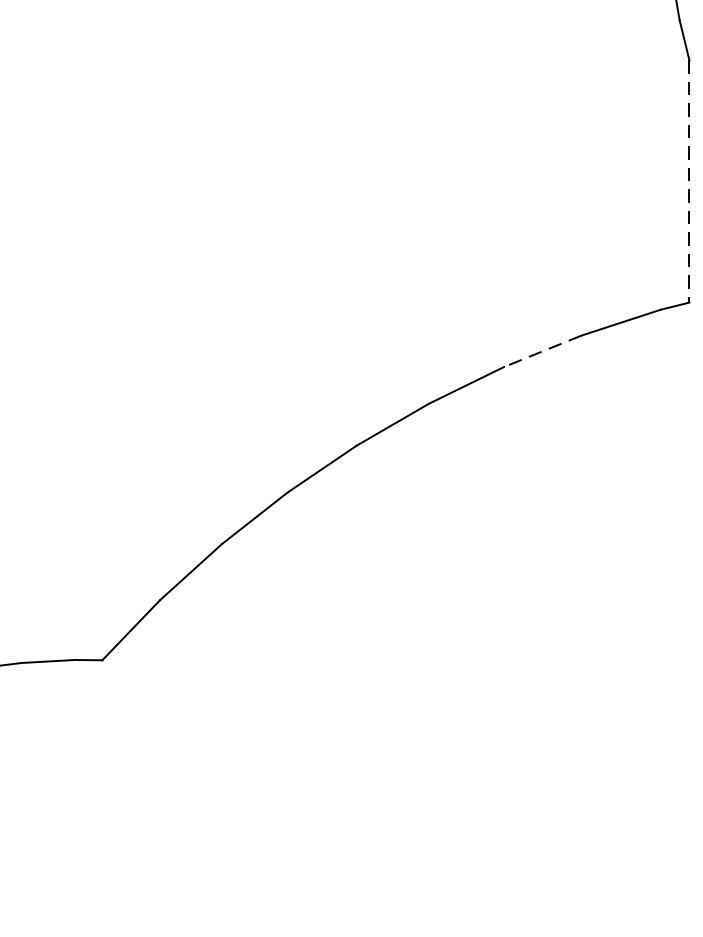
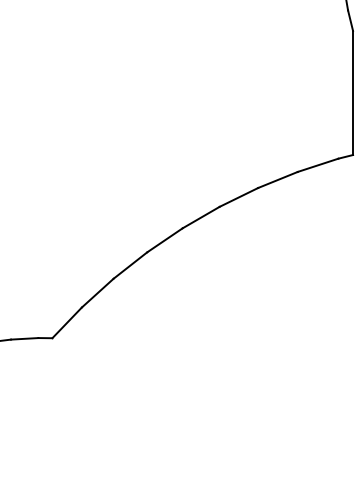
line: (690, 182) -> (353, 93), dashed -> solid
line: (541, 352) -> (277, 180), dashed -> solid

